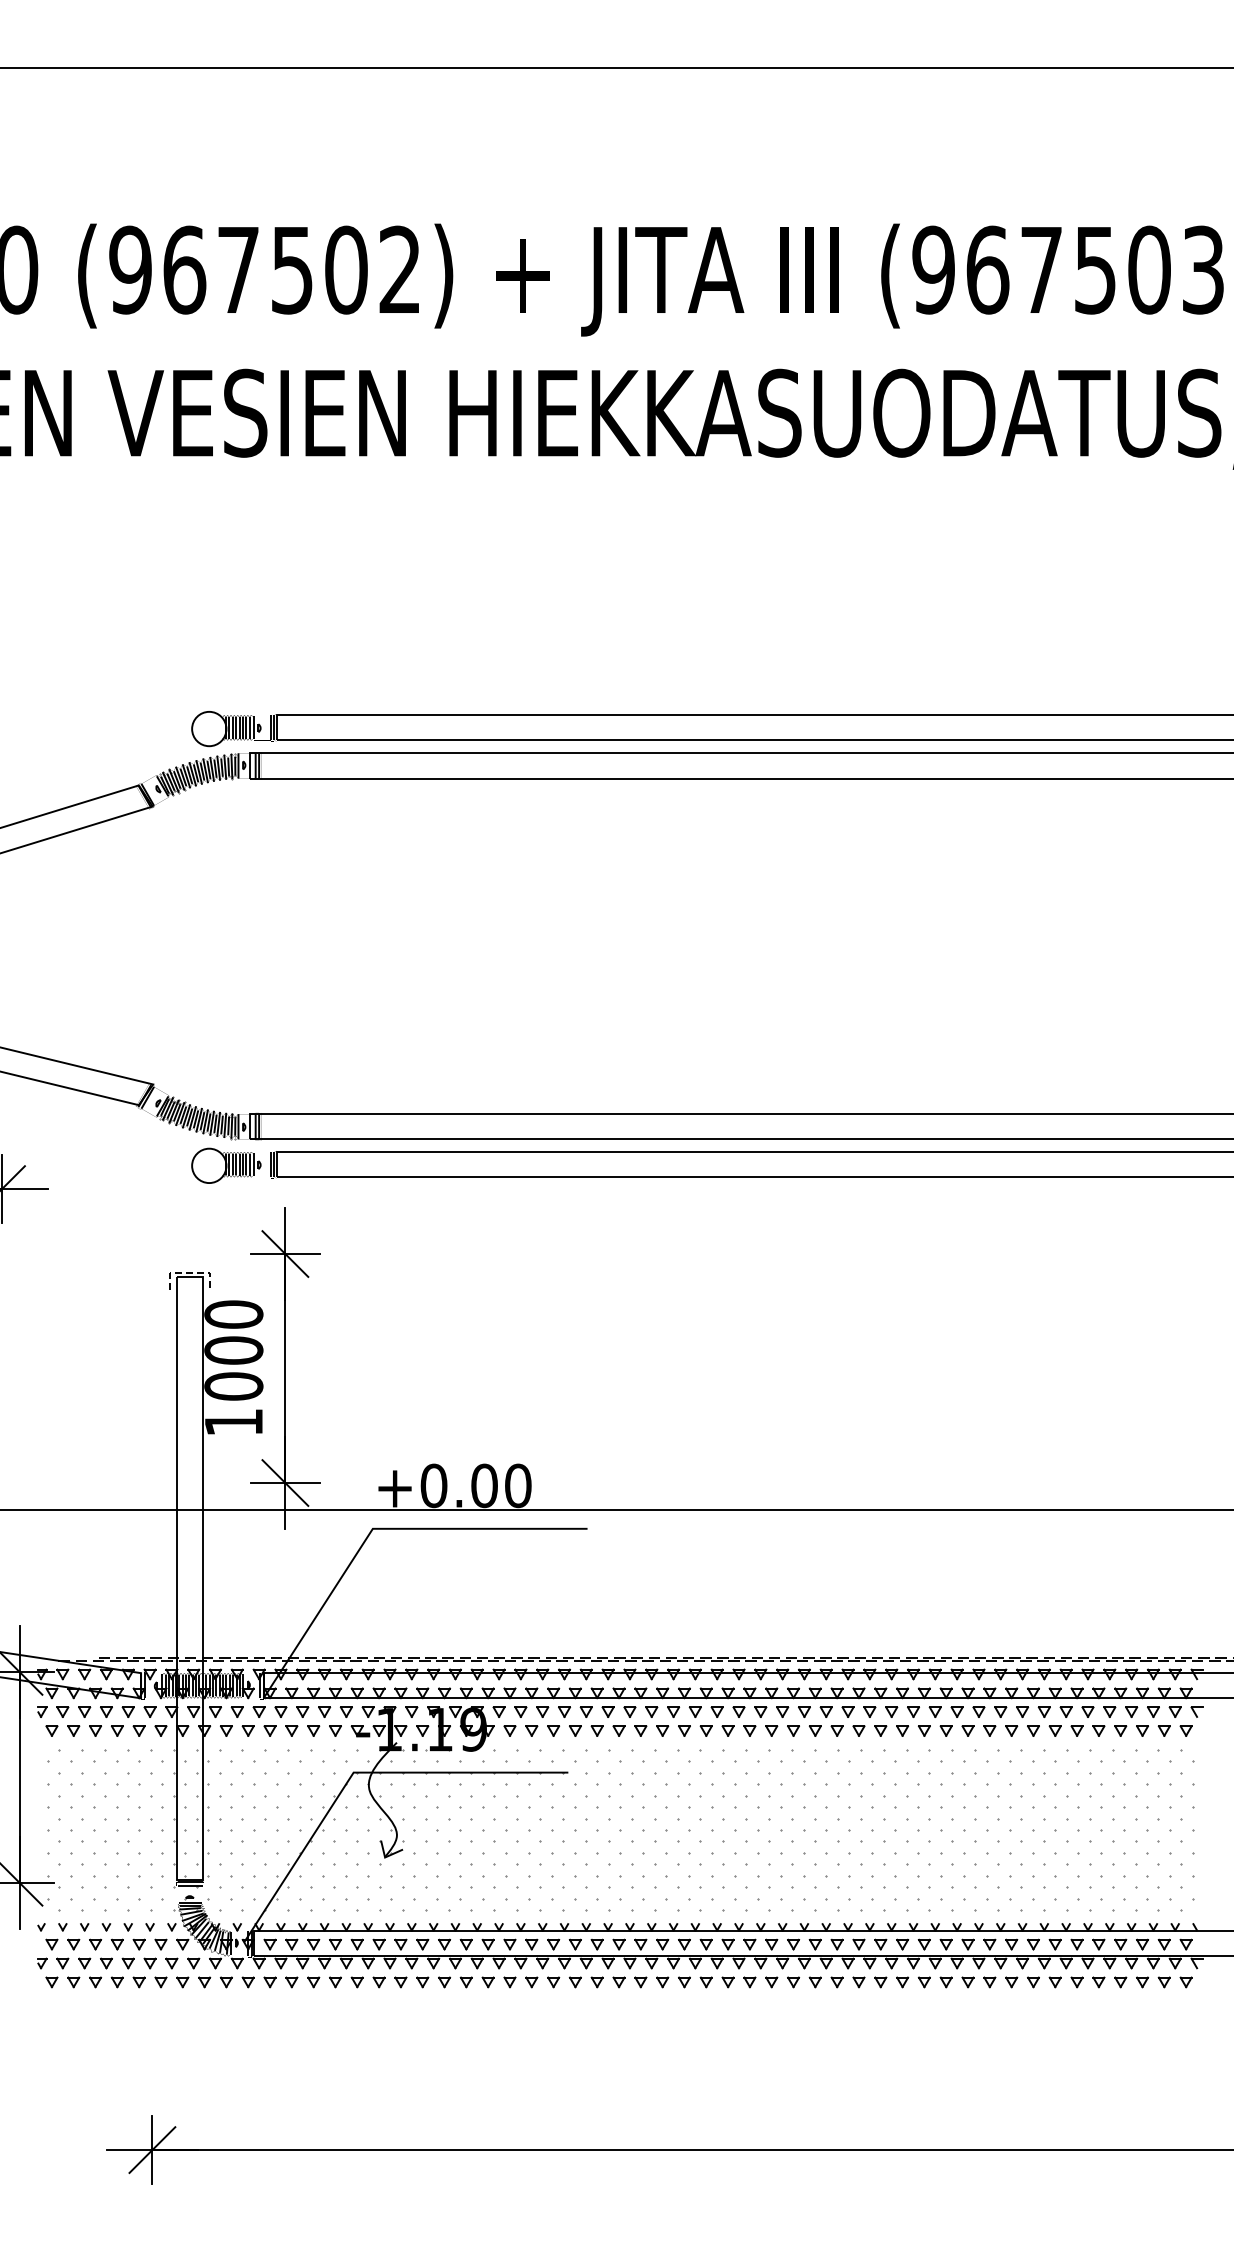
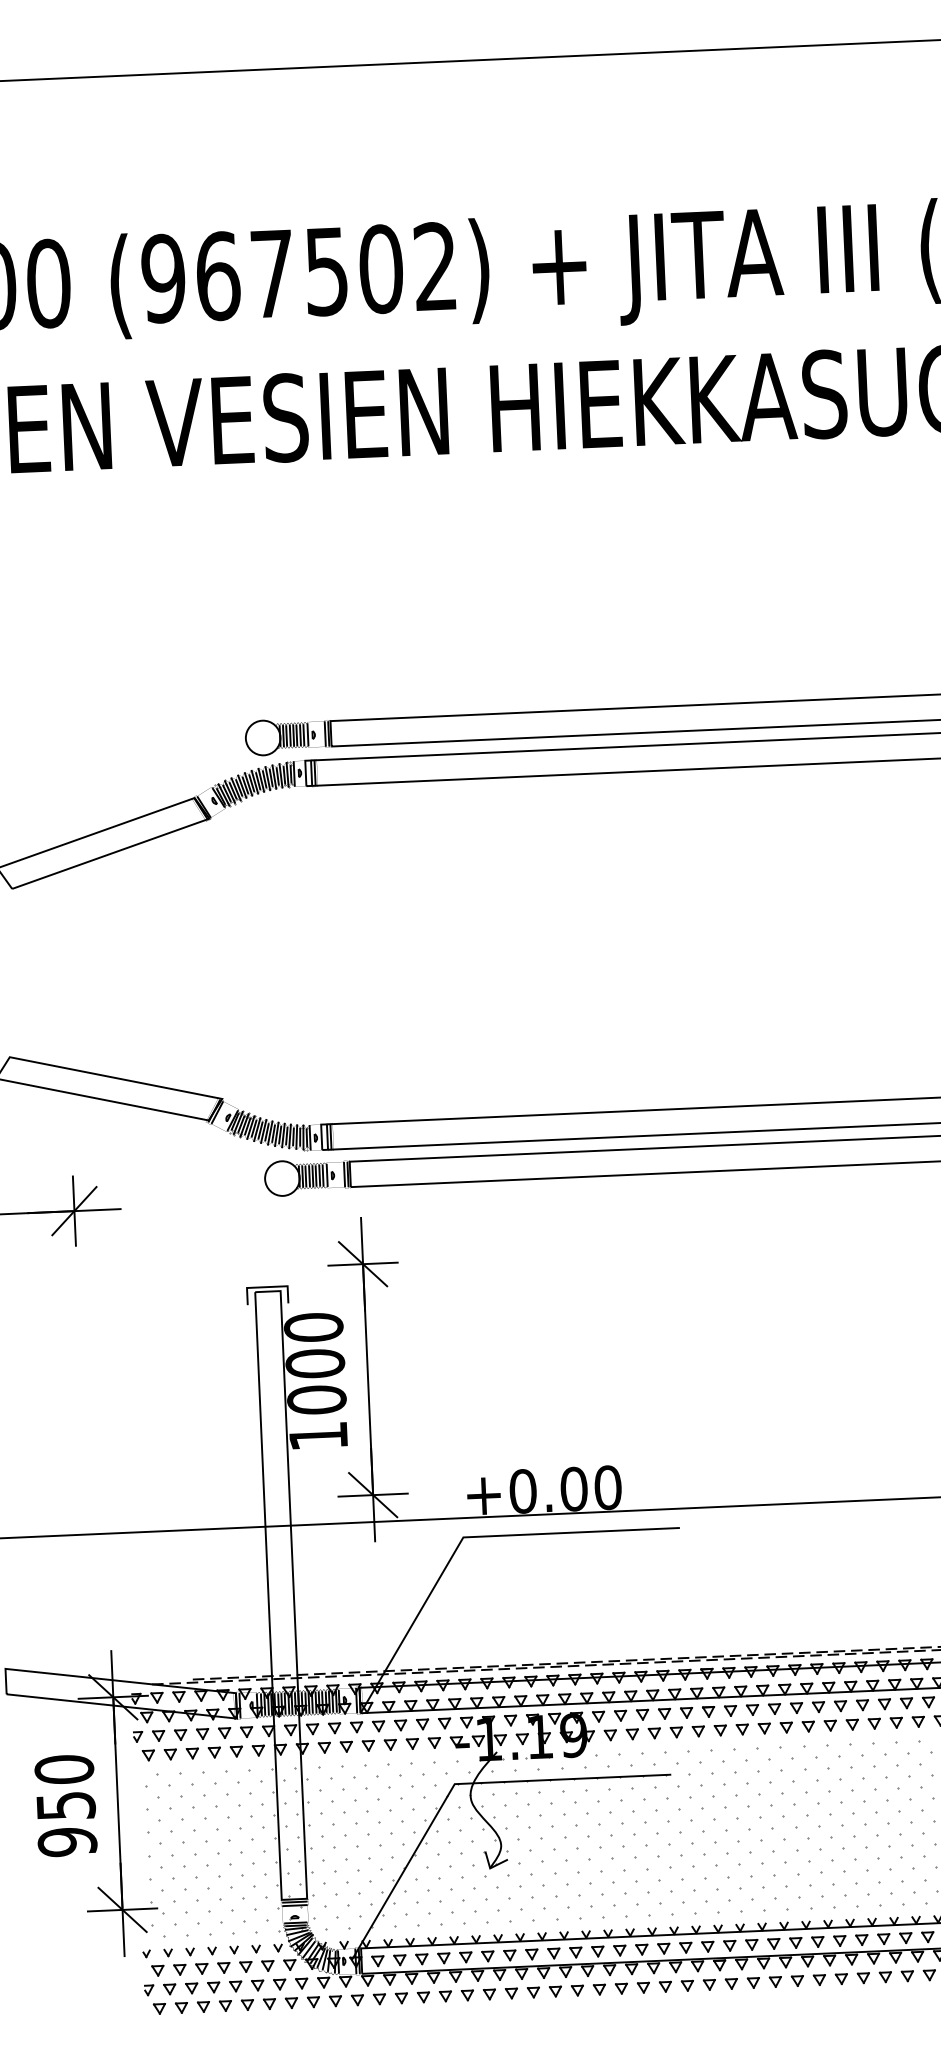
line: (190, 1272) -> (268, 1286), dashed -> solid

